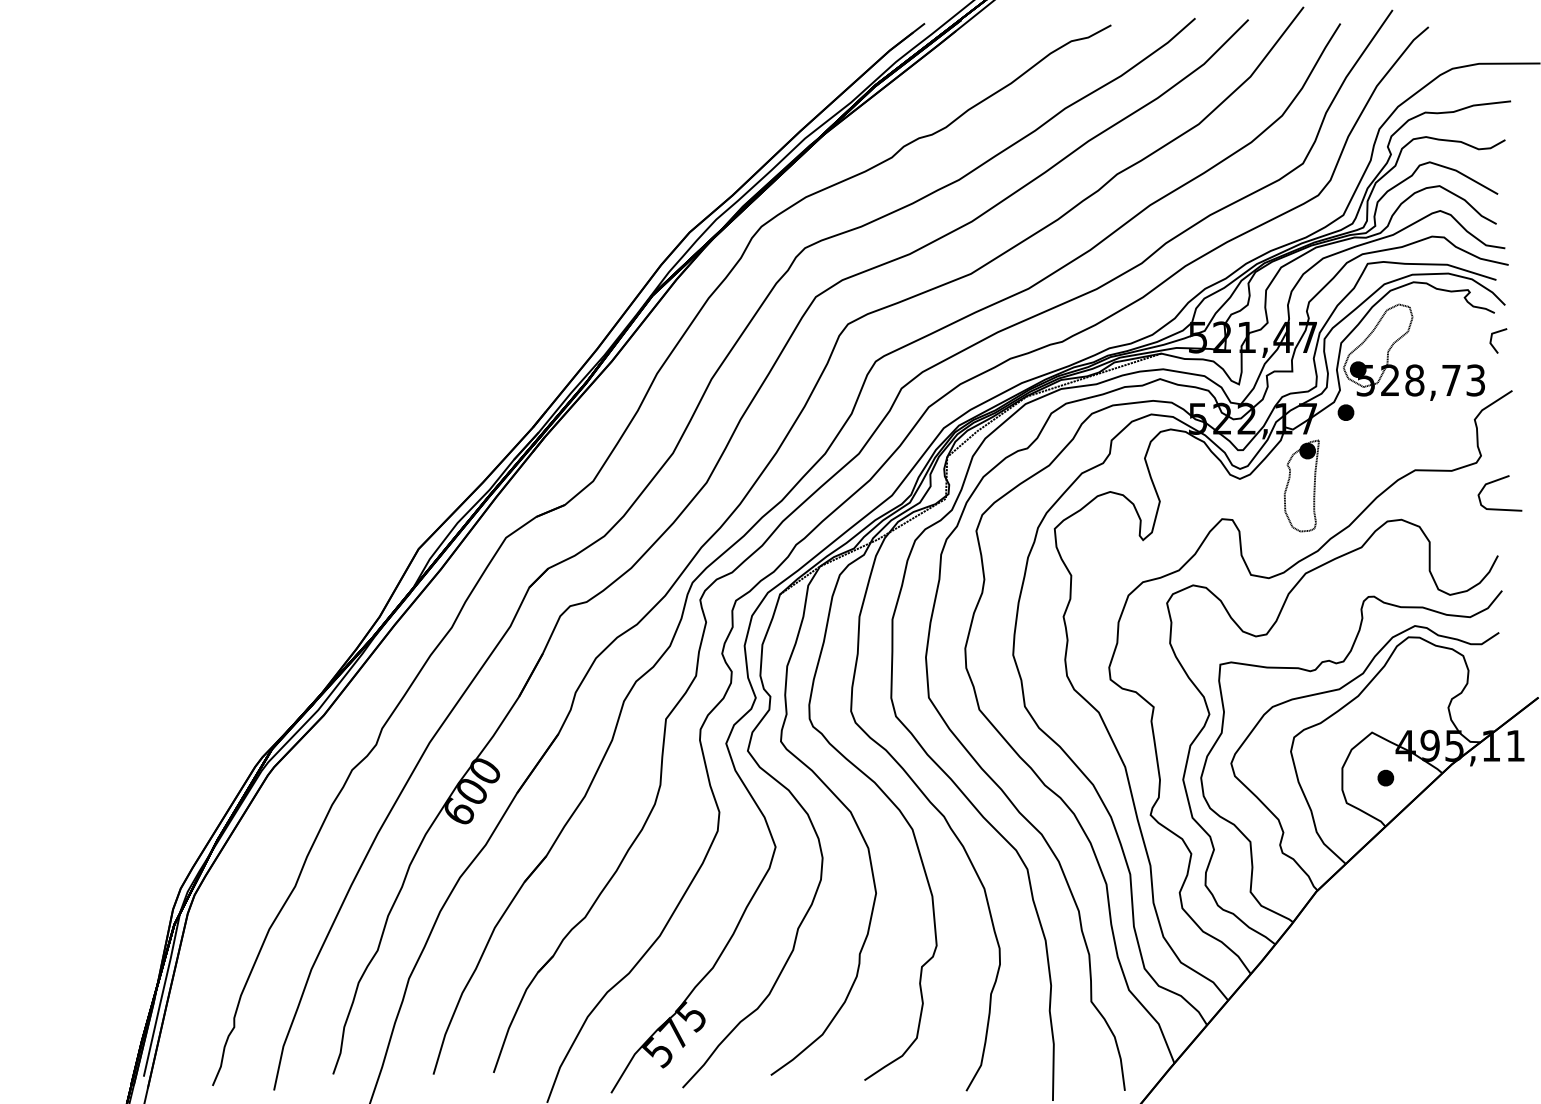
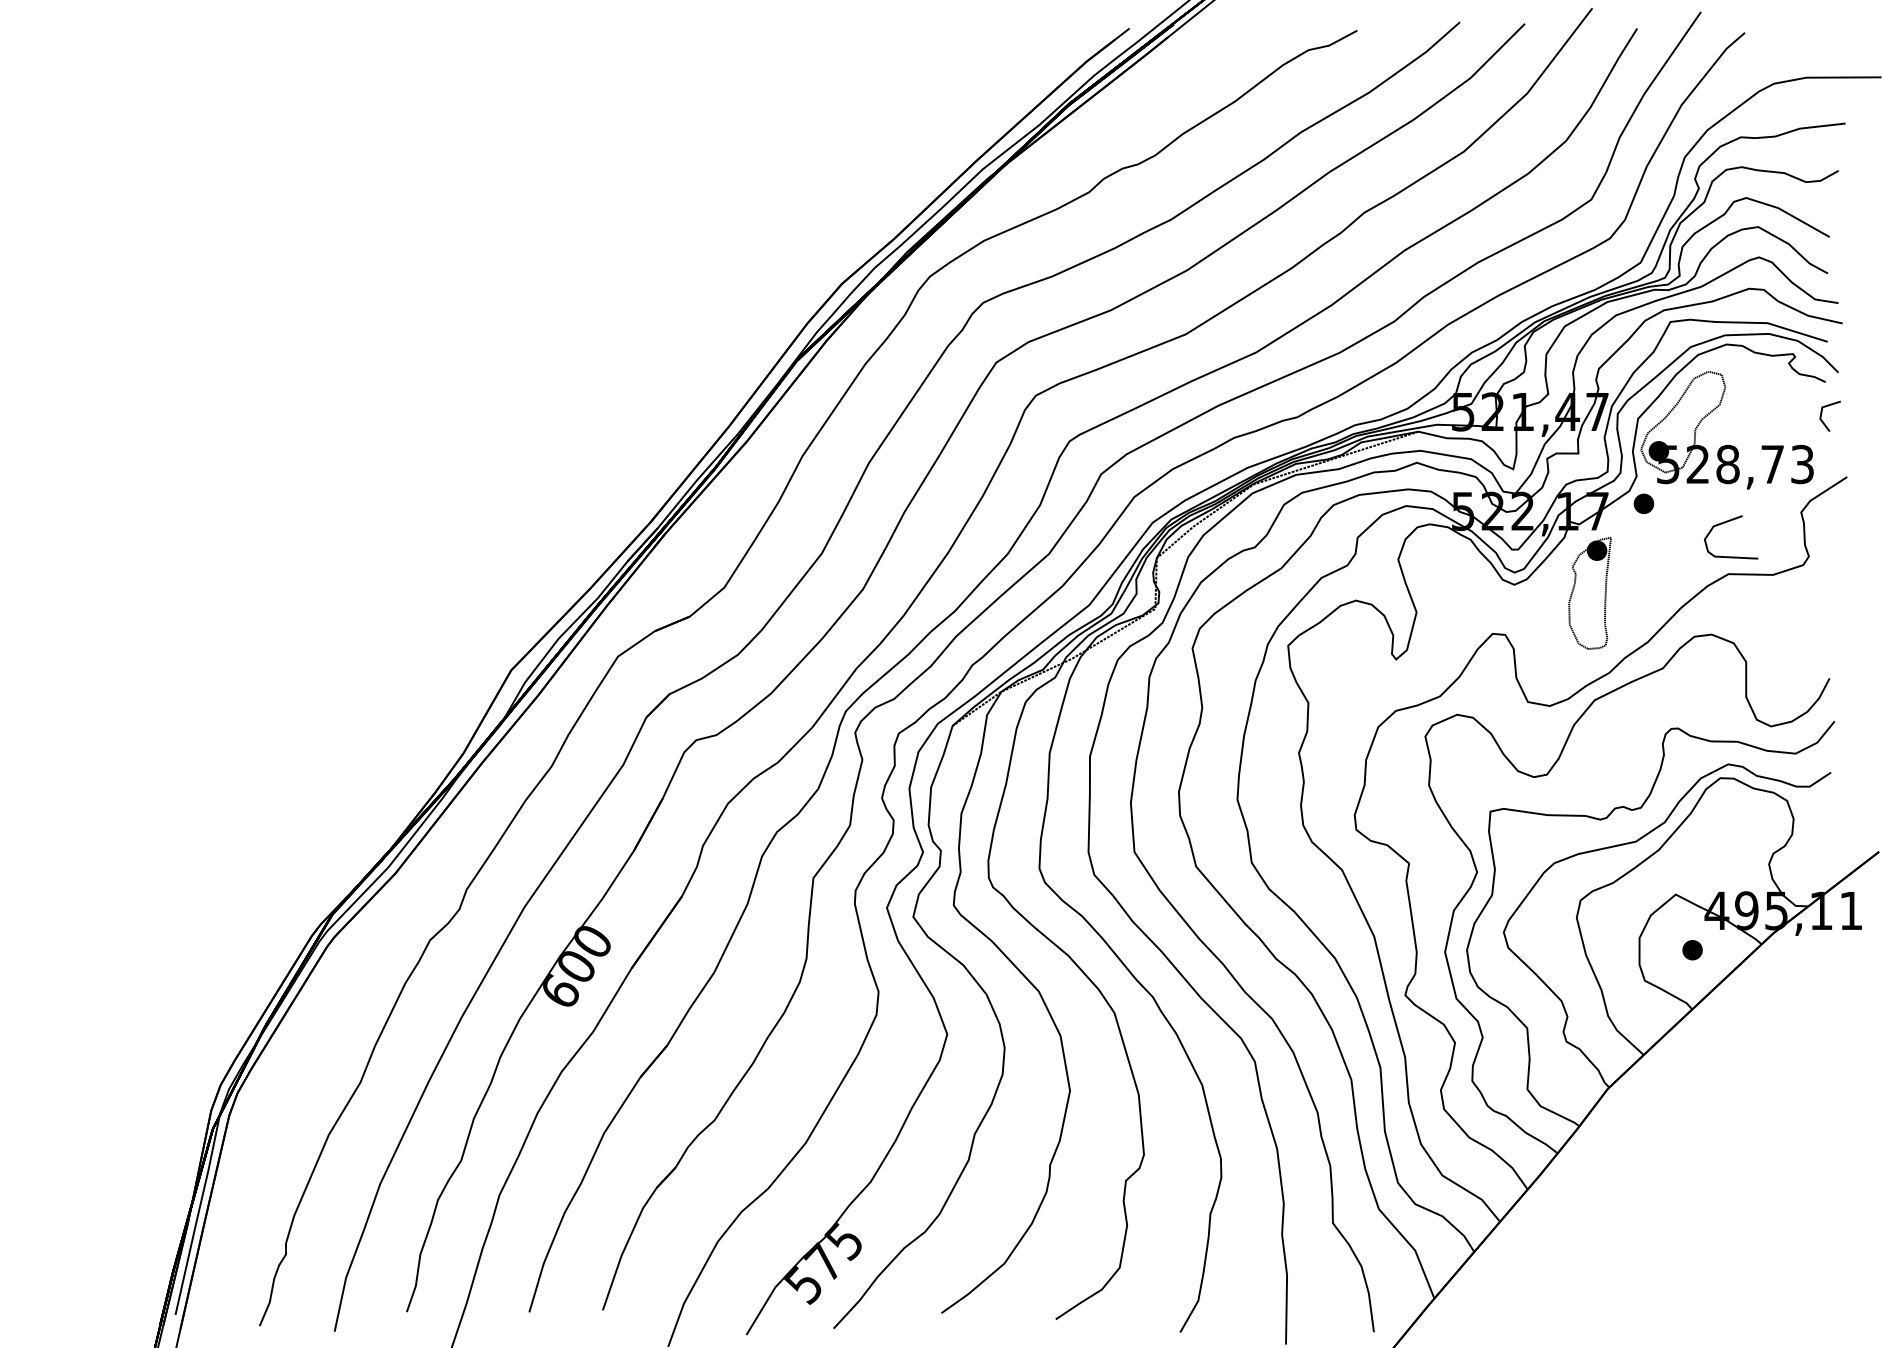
curve: (1495, 482) -> (1725, 523), moved

